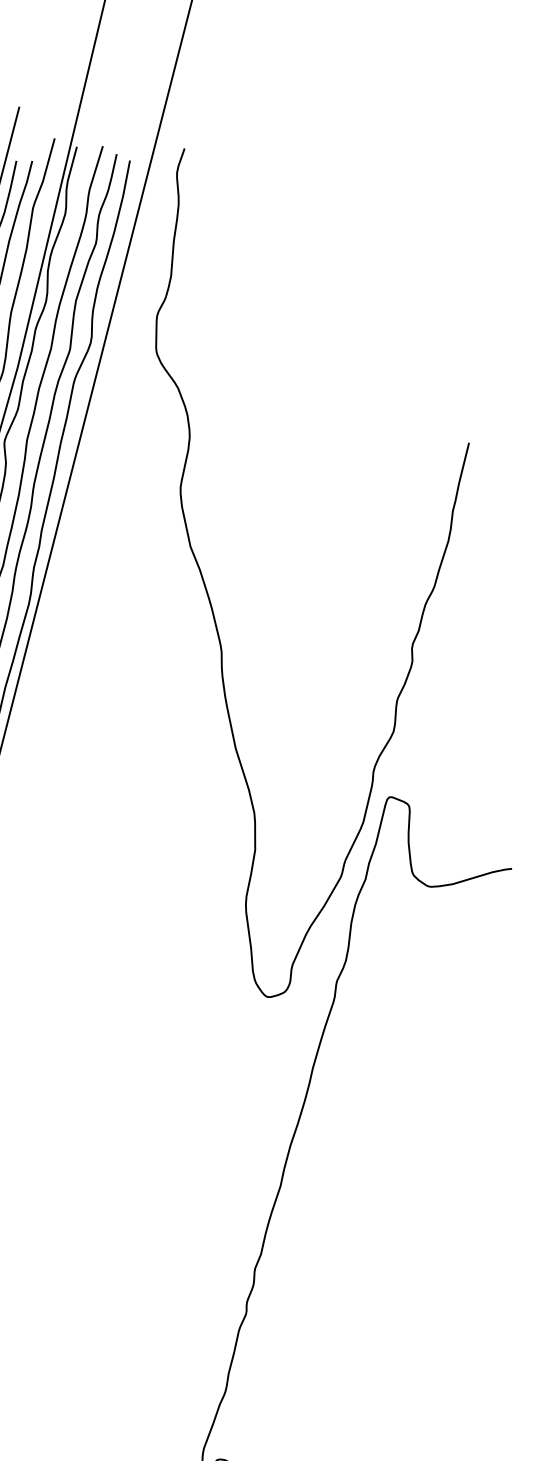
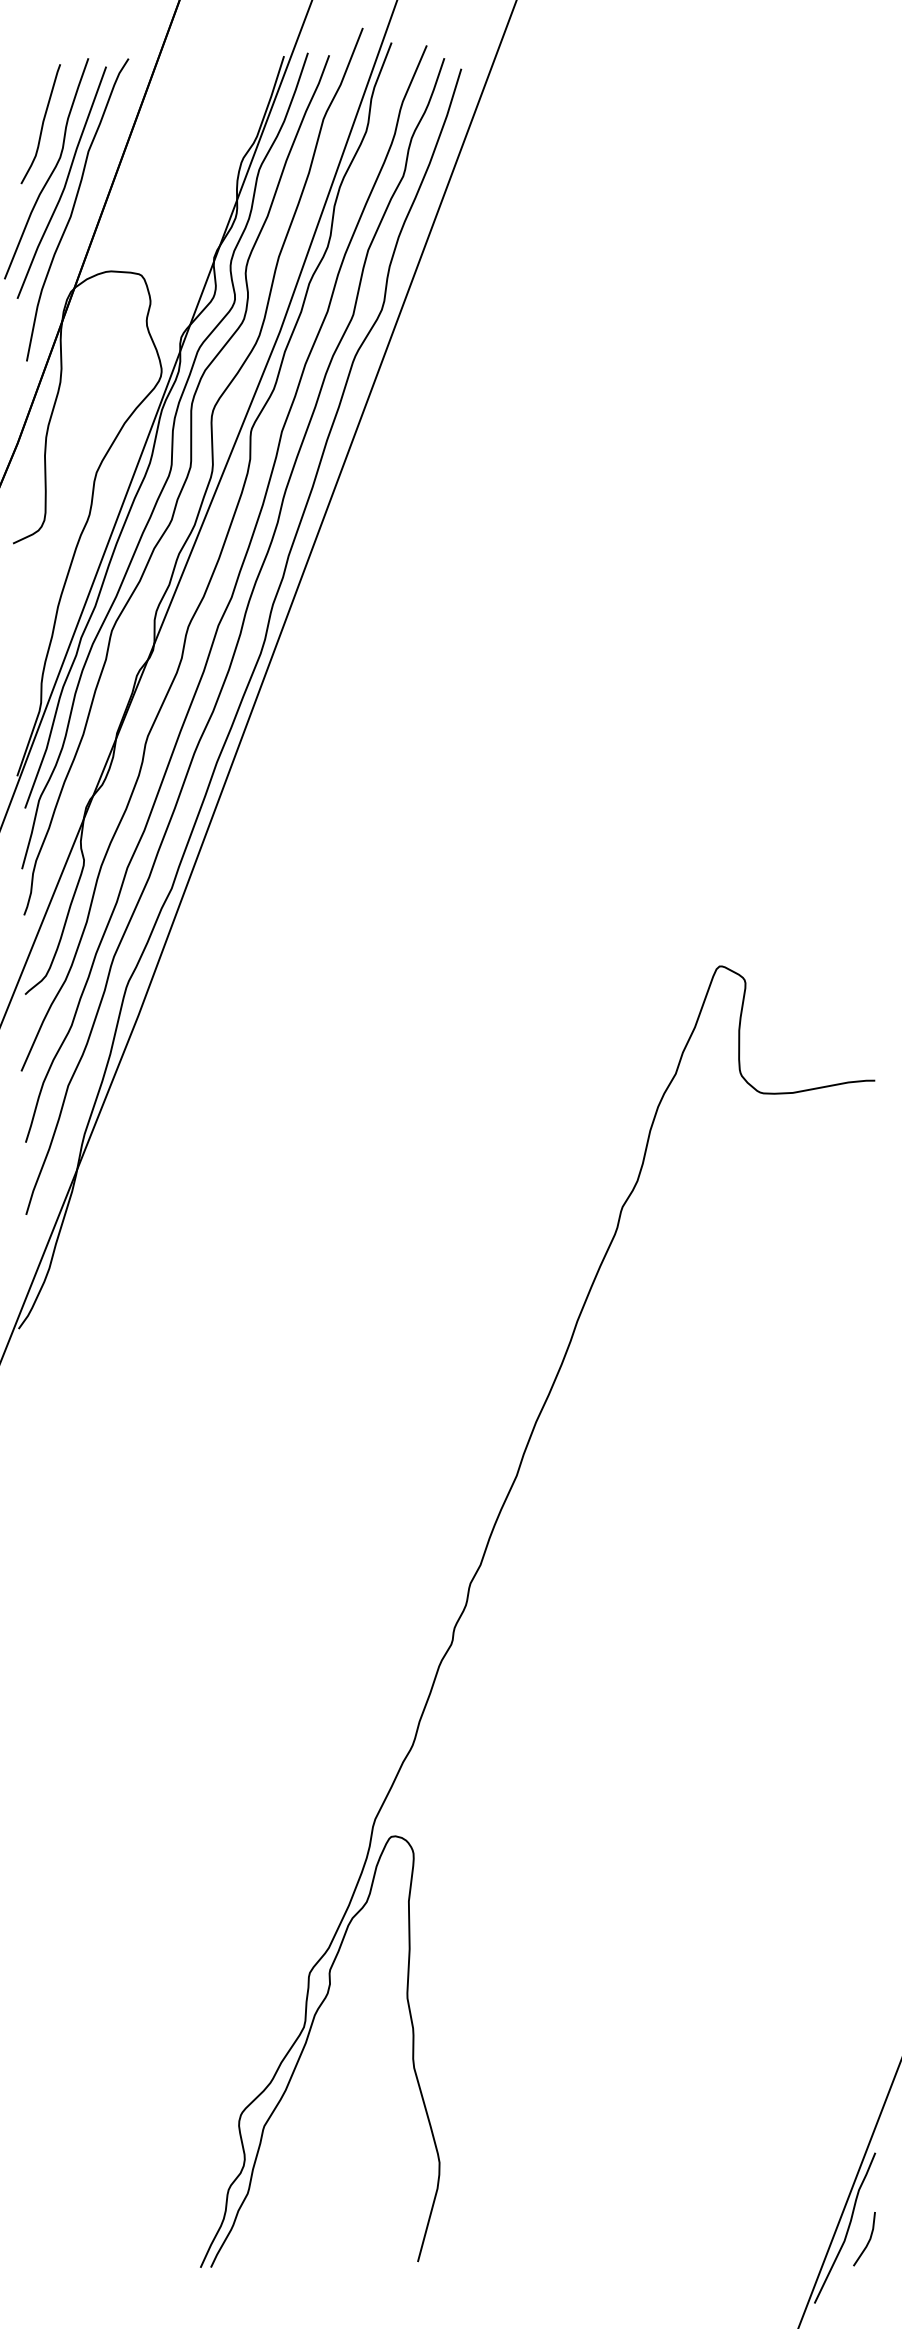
curve: (424, 604) -> (795, 710), removed

